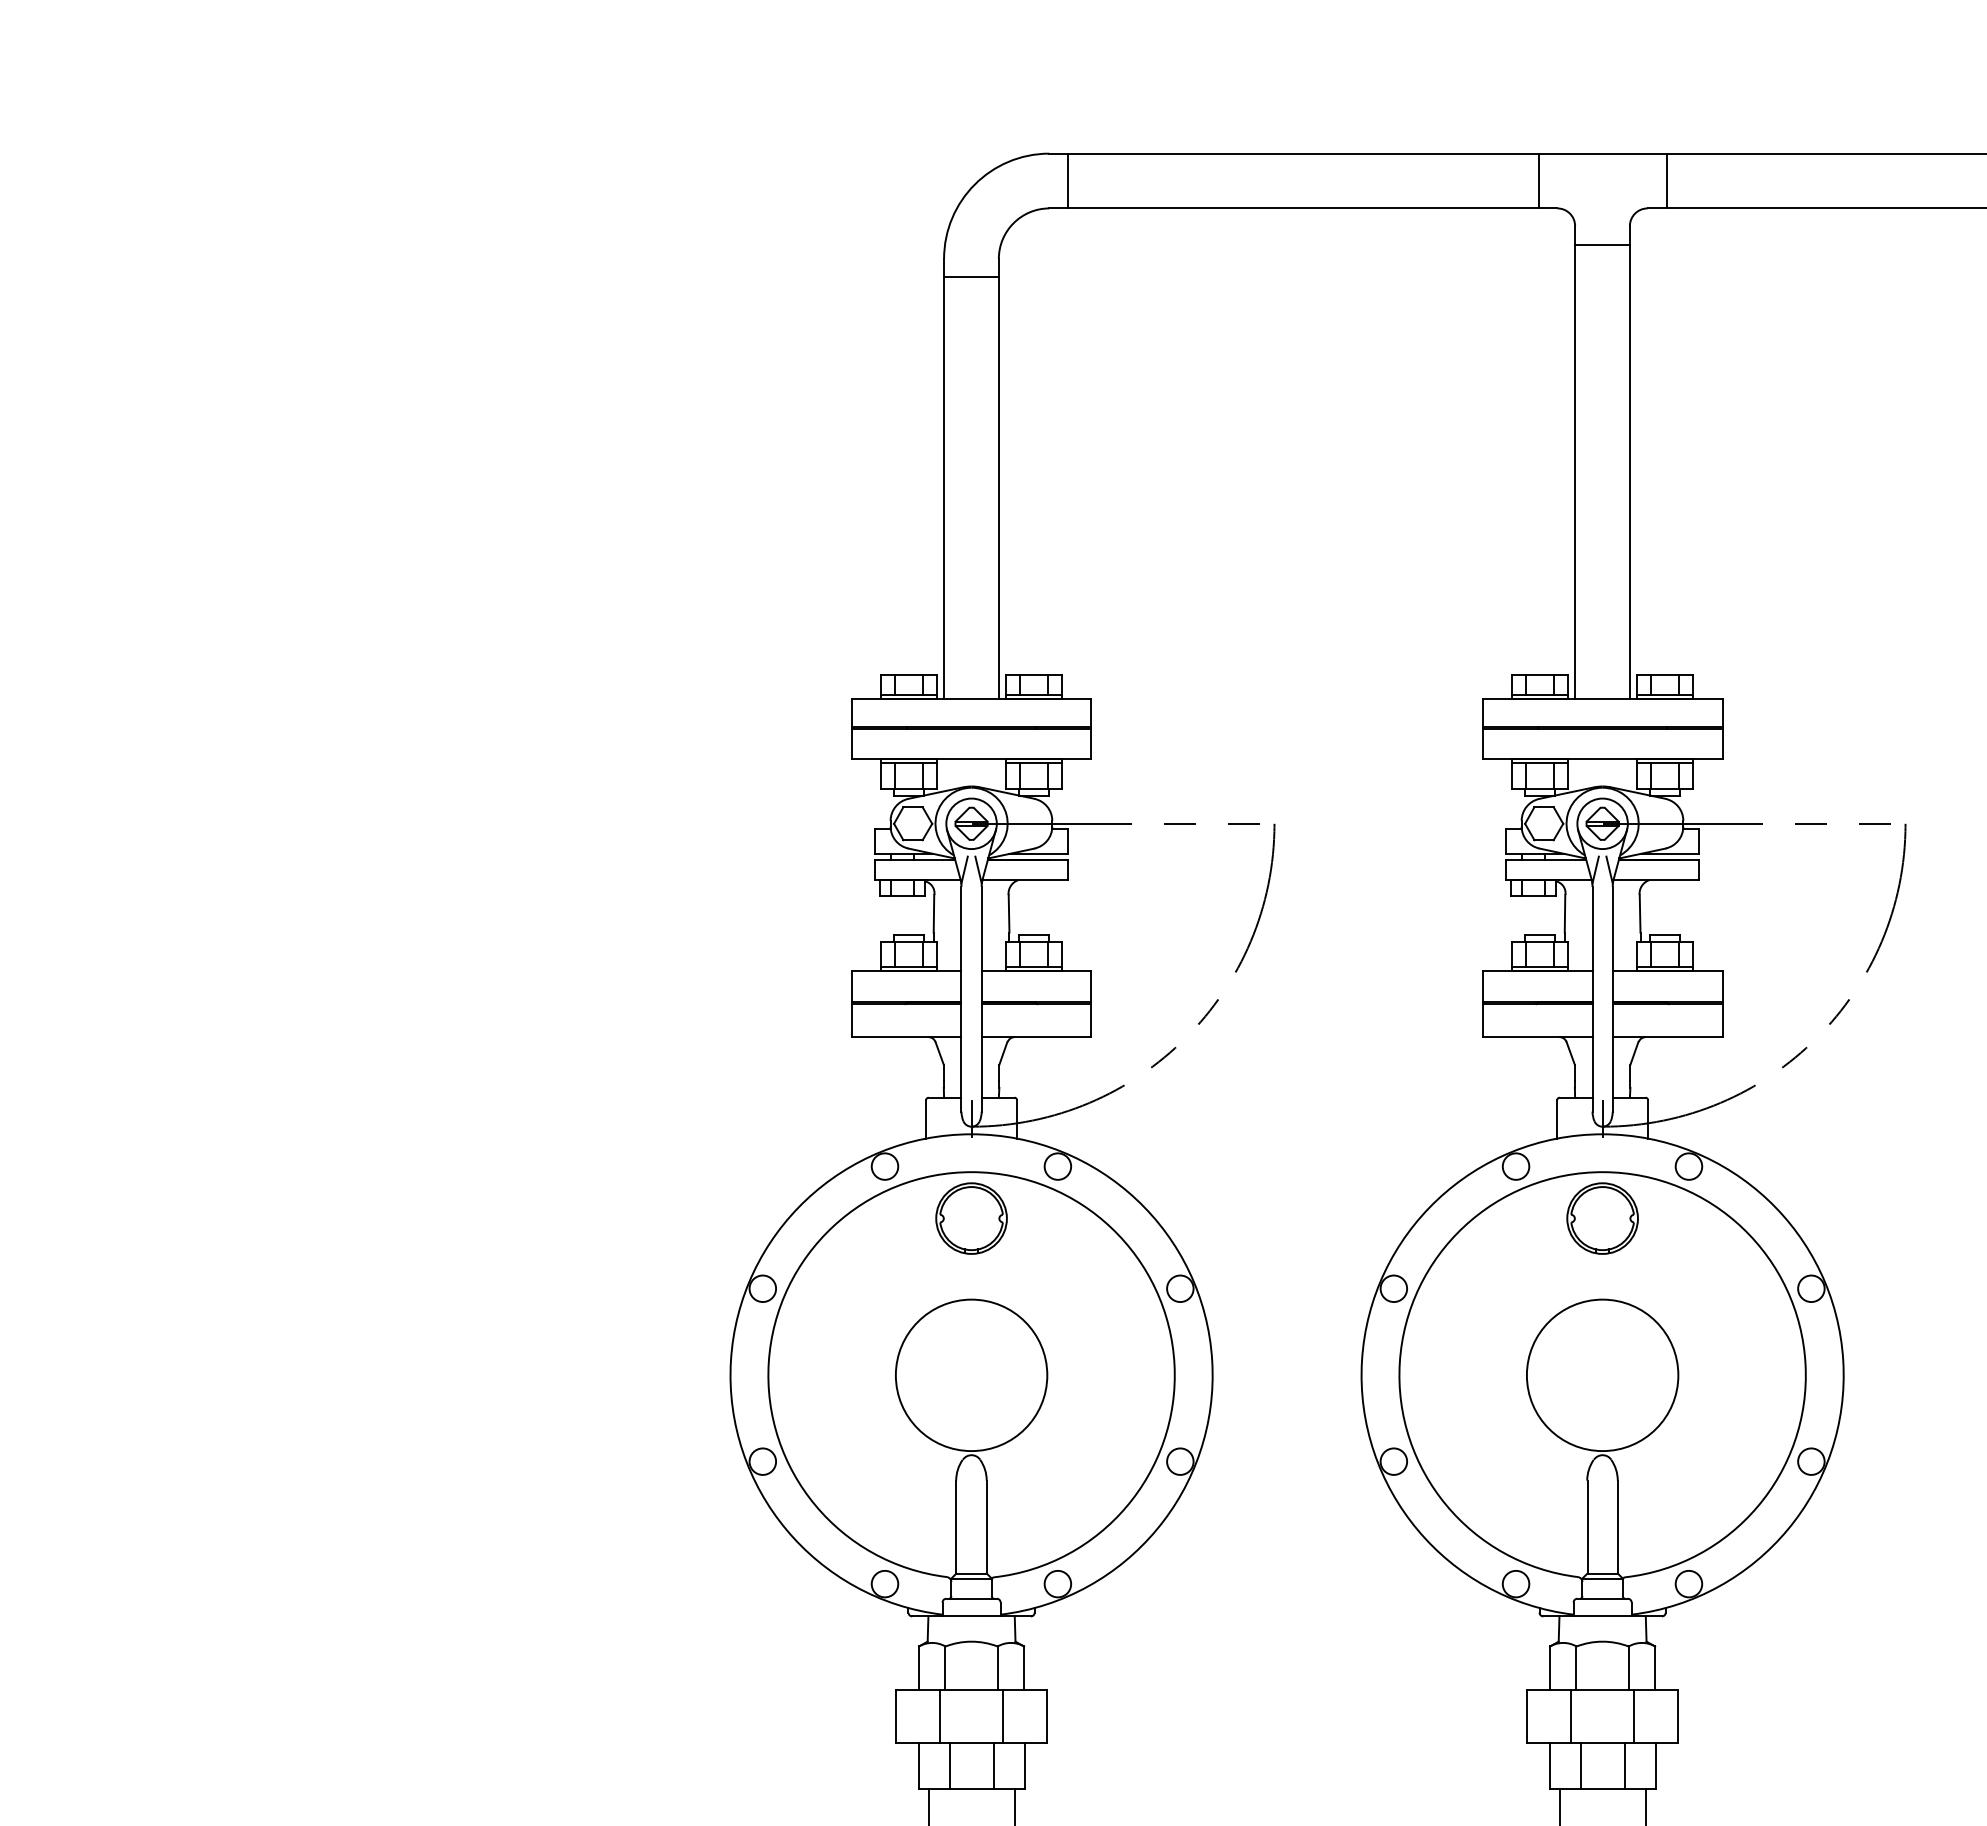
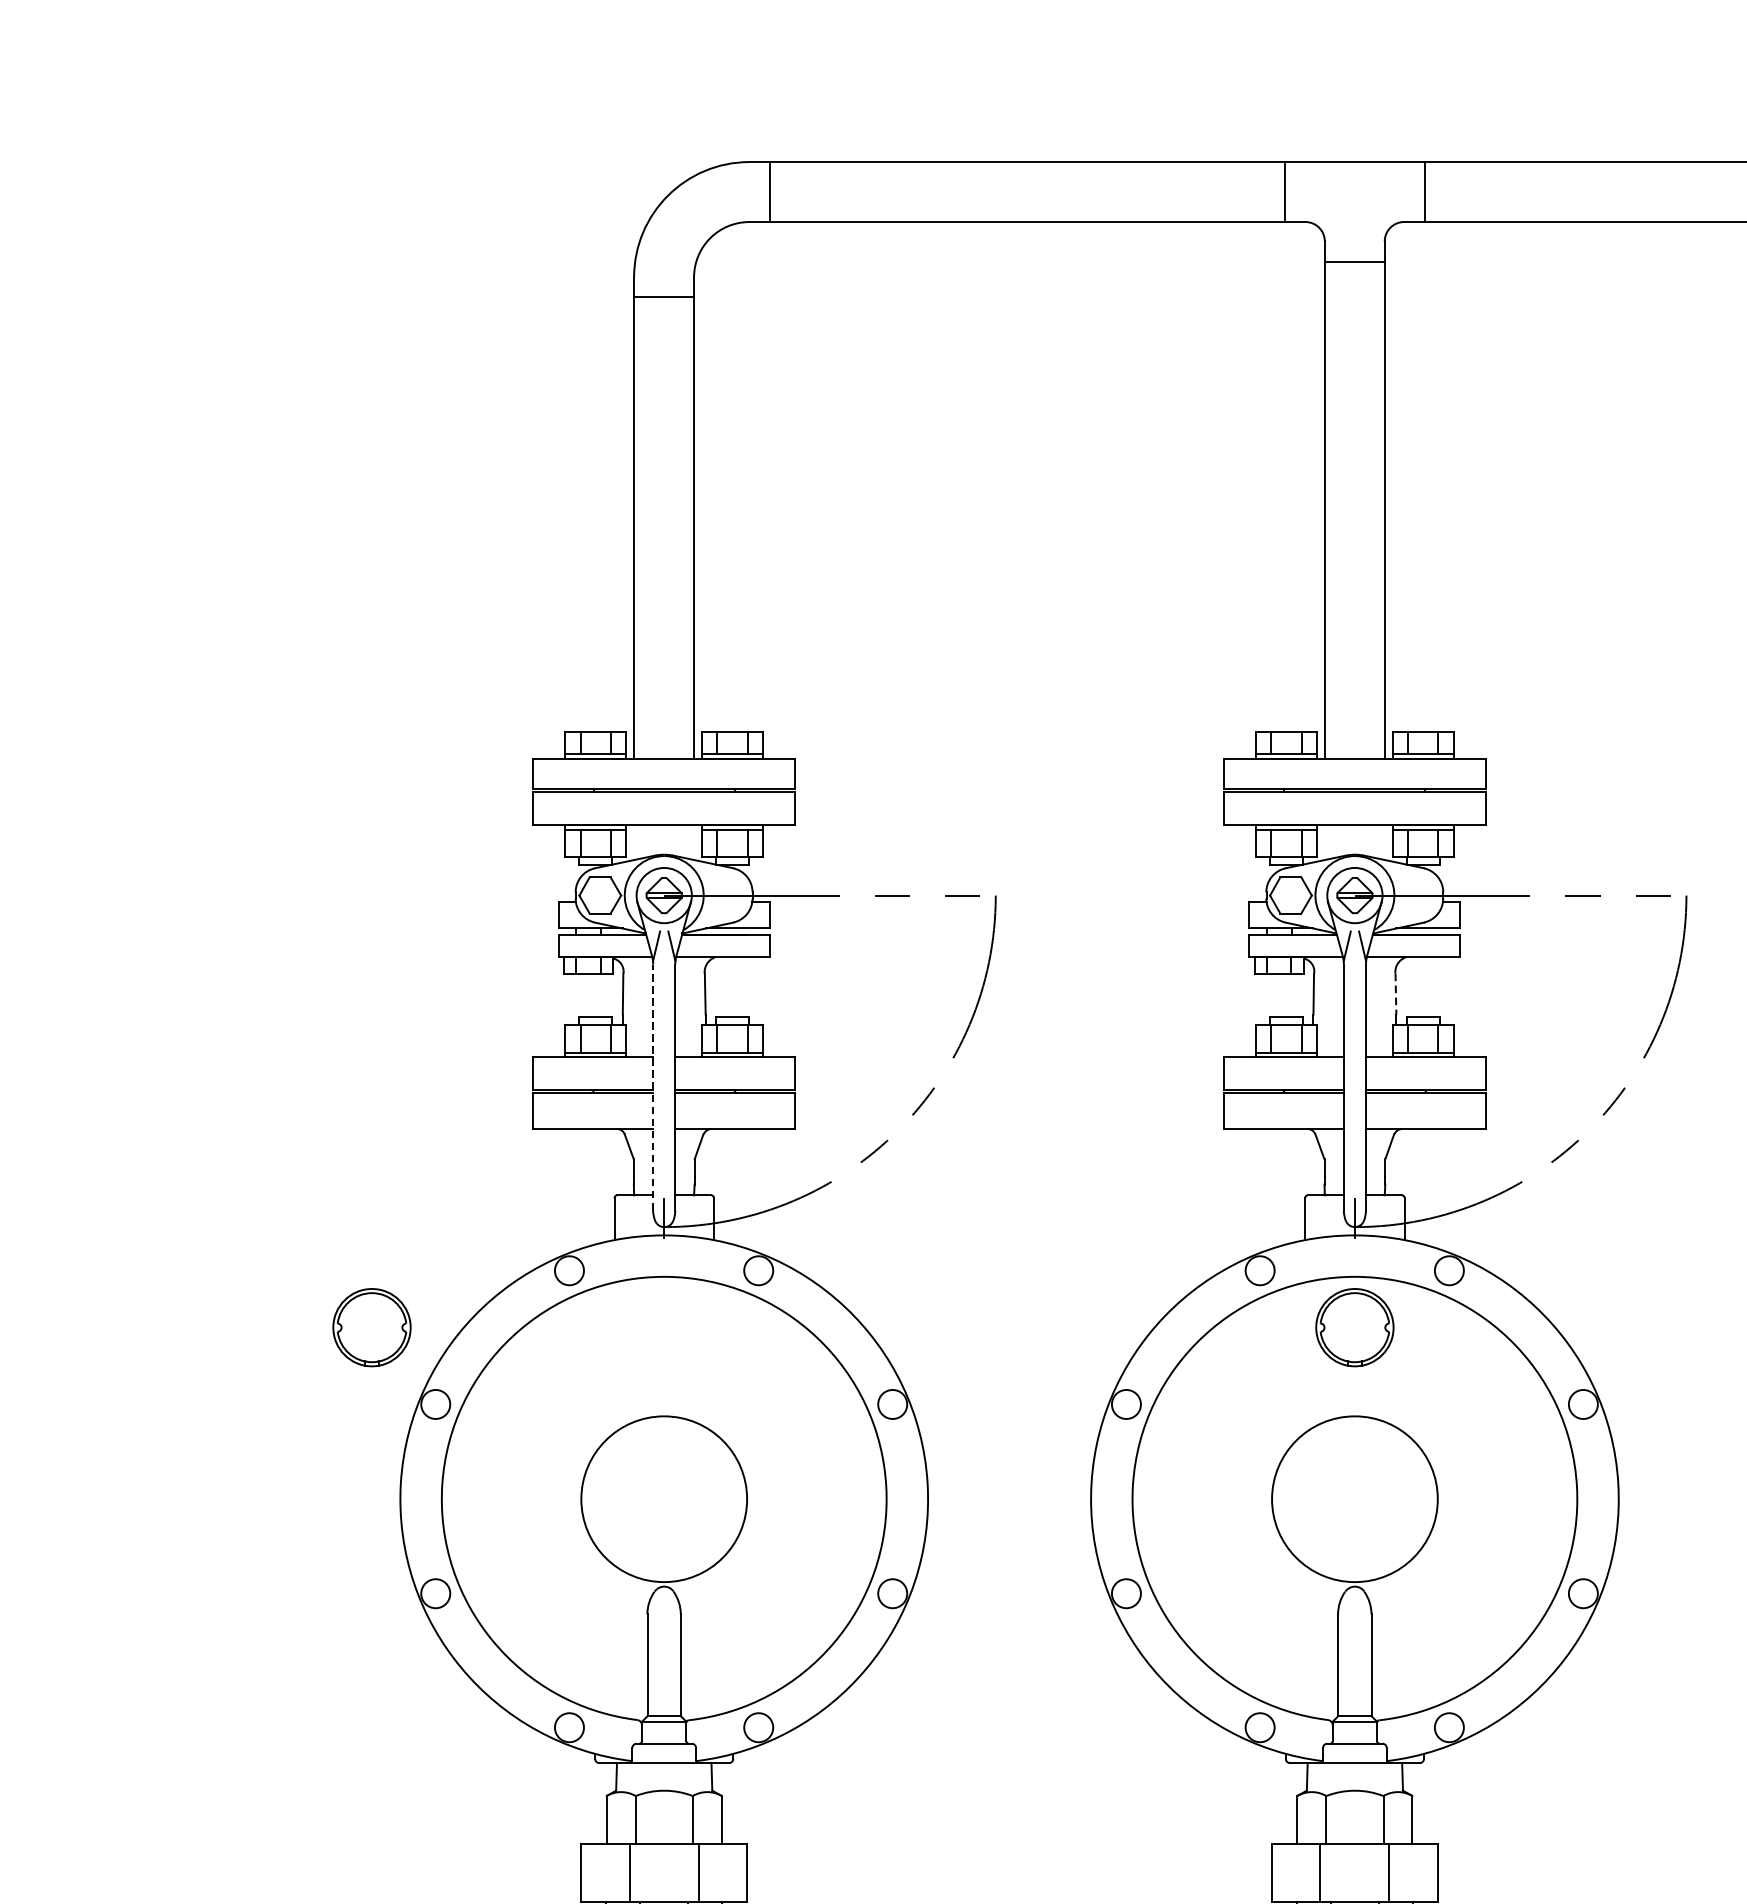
line: (1640, 913) -> (1396, 993), solid -> dashed
line: (961, 998) -> (653, 1086), solid -> dashed
part: (971, 1218) -> (371, 1327), moved

